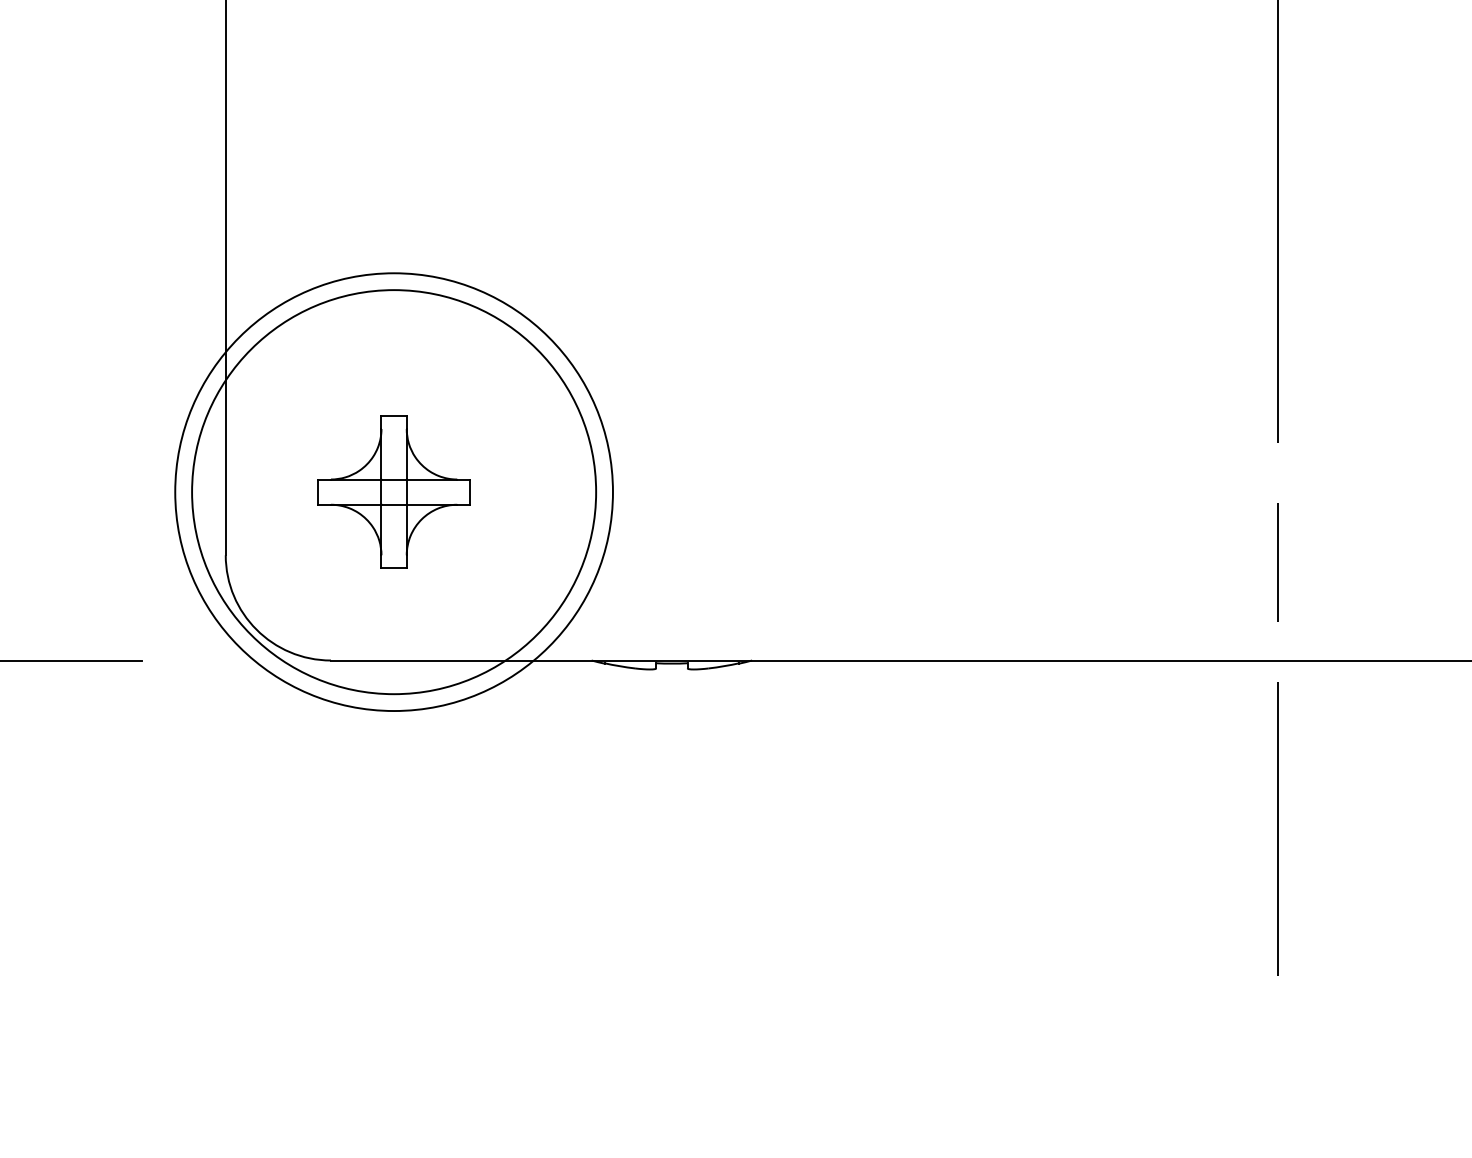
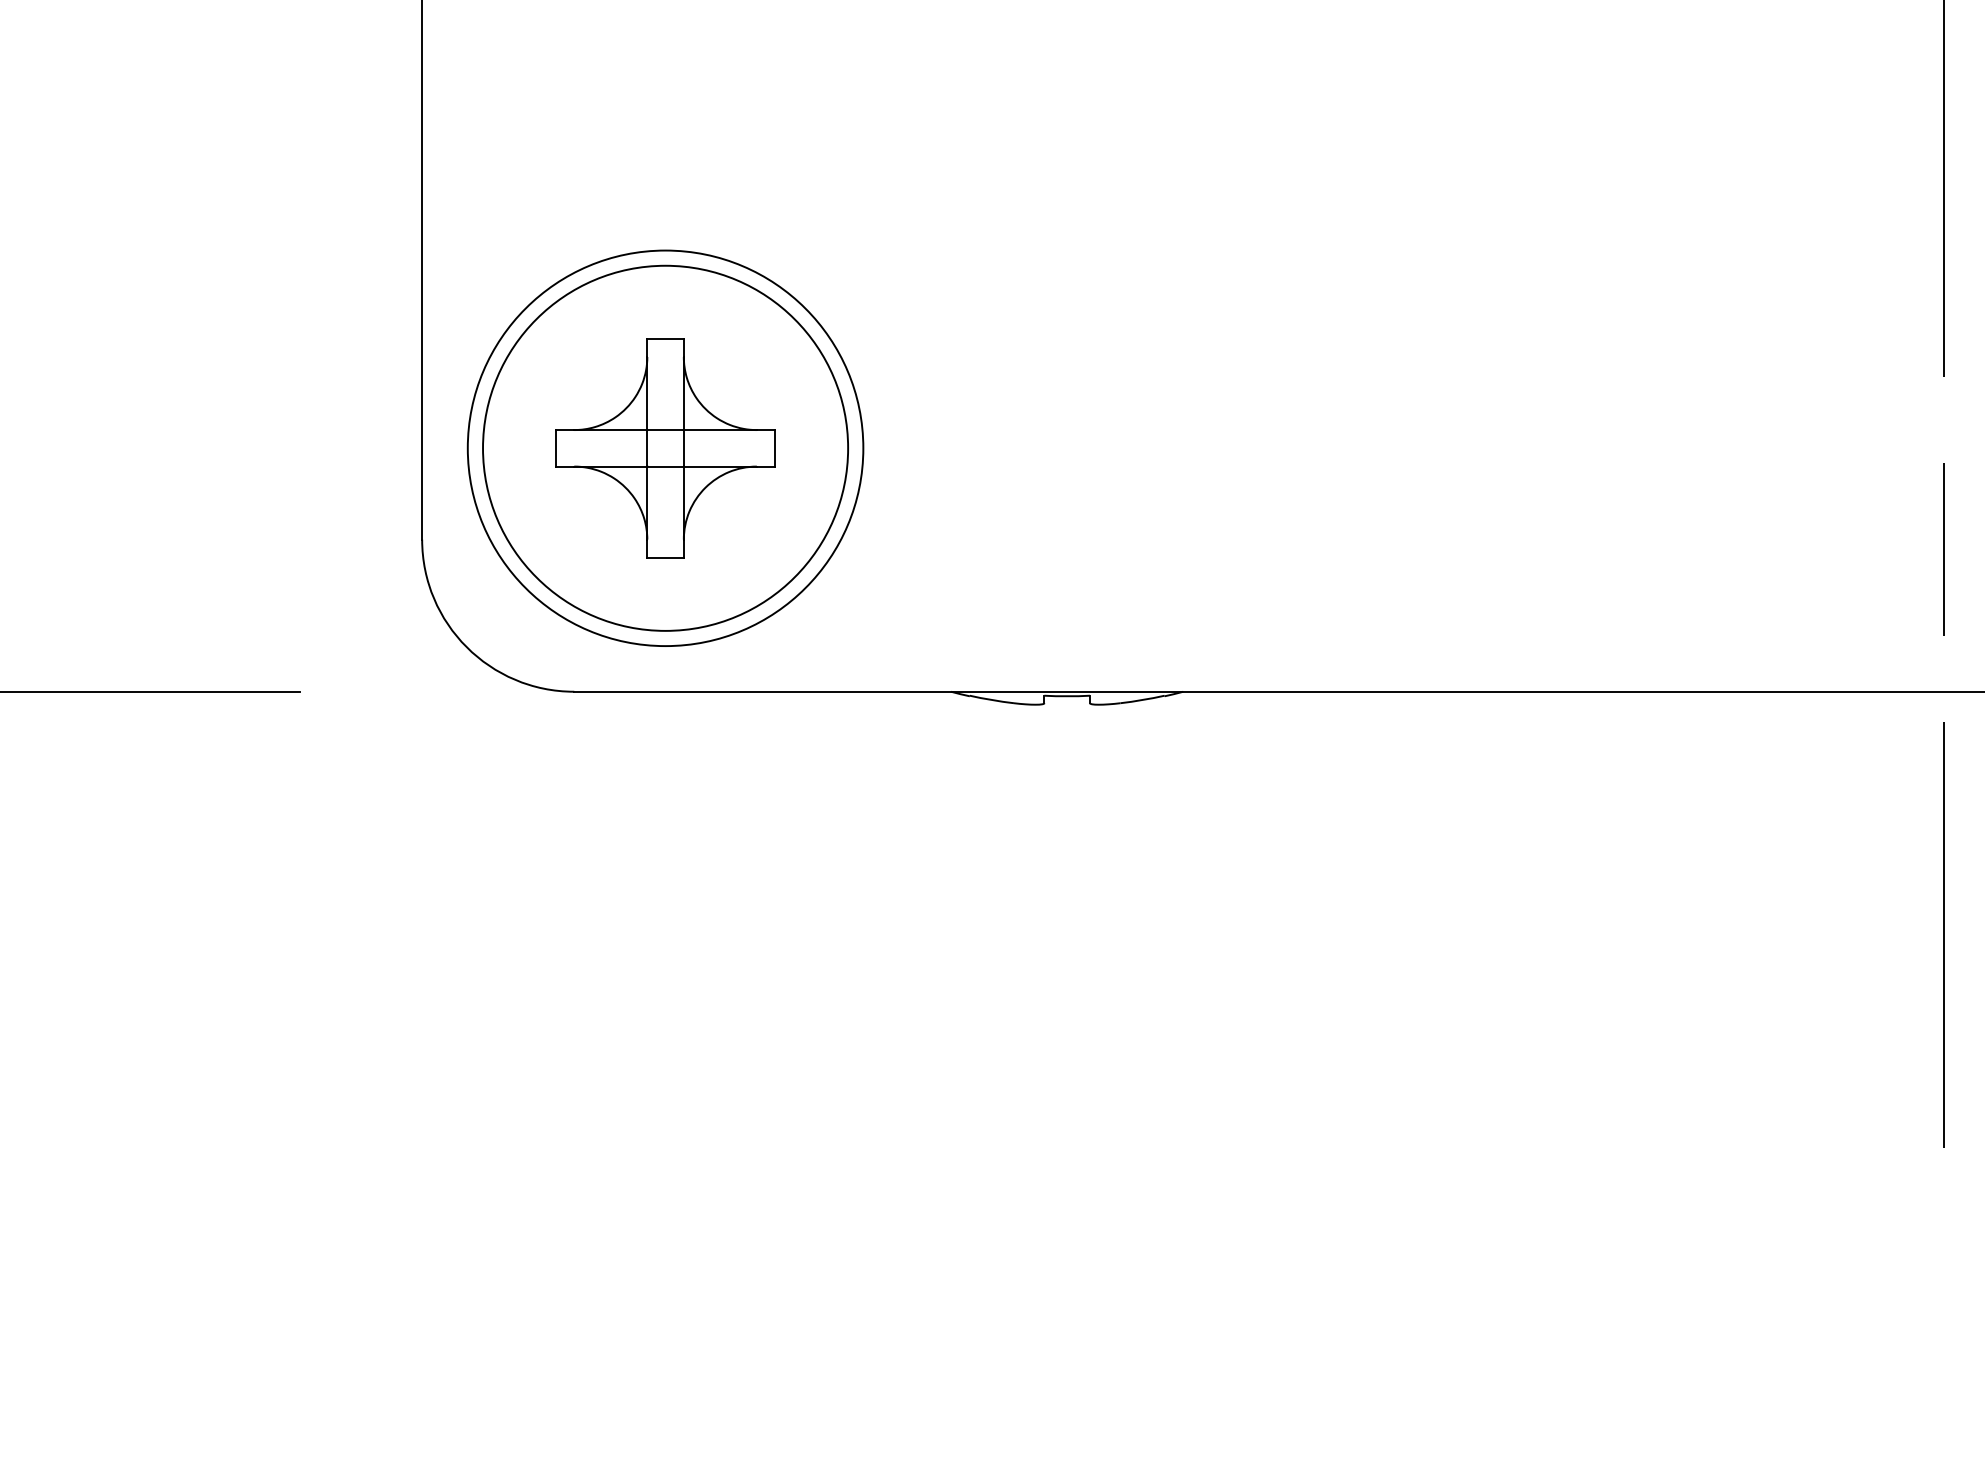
circle: (393, 491) -> (664, 447), size x0.62
circle: (393, 491) -> (664, 447), size x0.62

